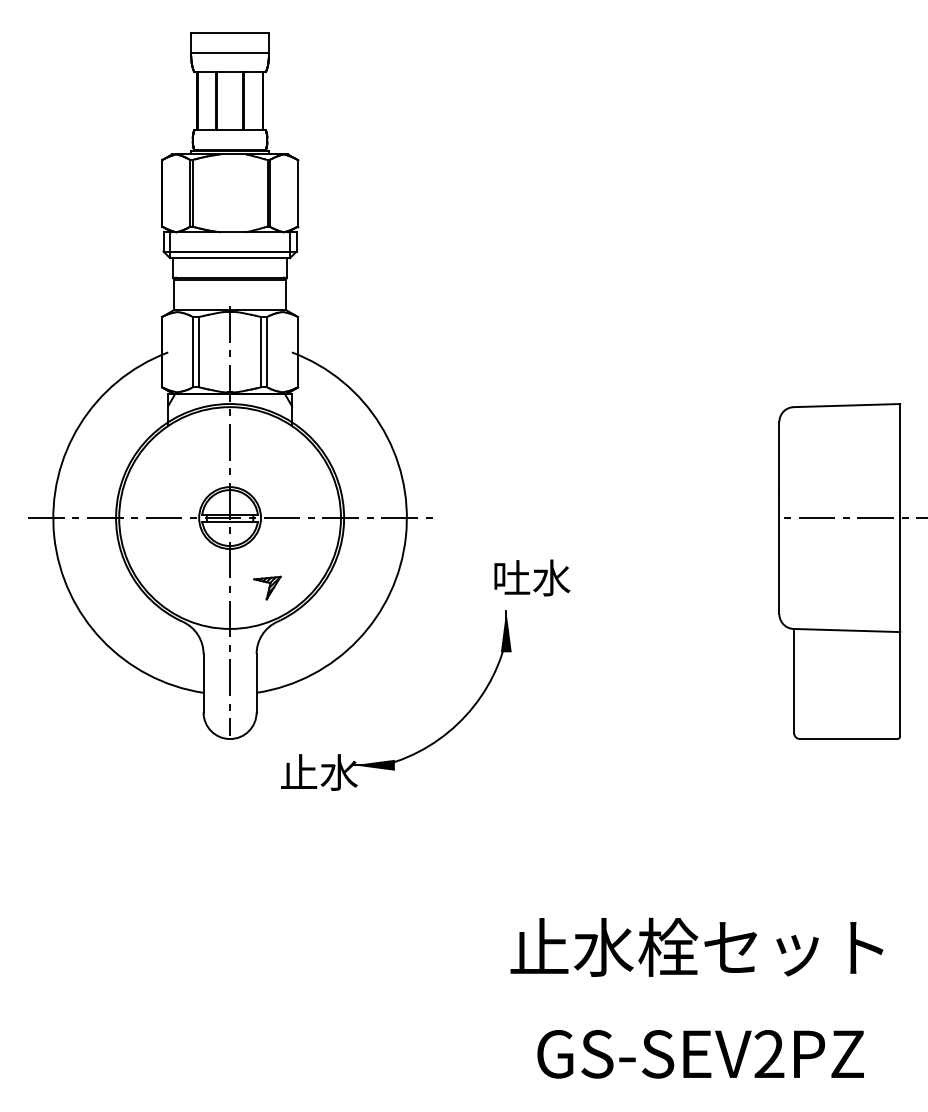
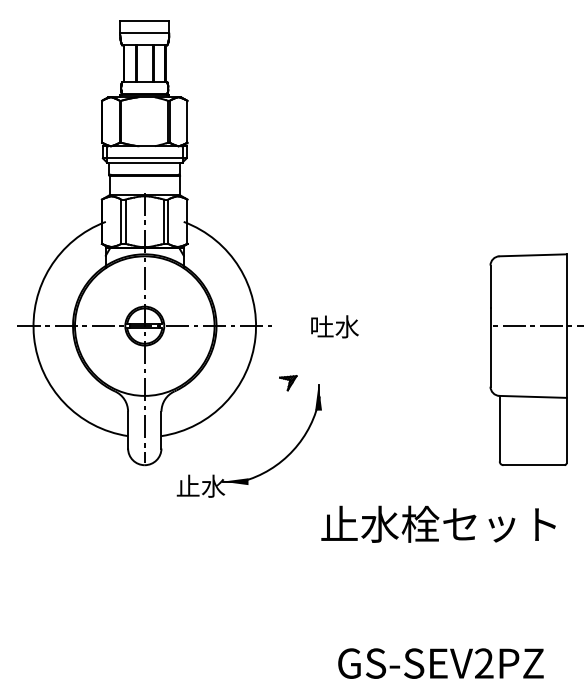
text: (531, 577) -> (334, 326), moved
part: (267, 588) -> (288, 383), moved
text: (696, 946) -> (438, 523), moved

